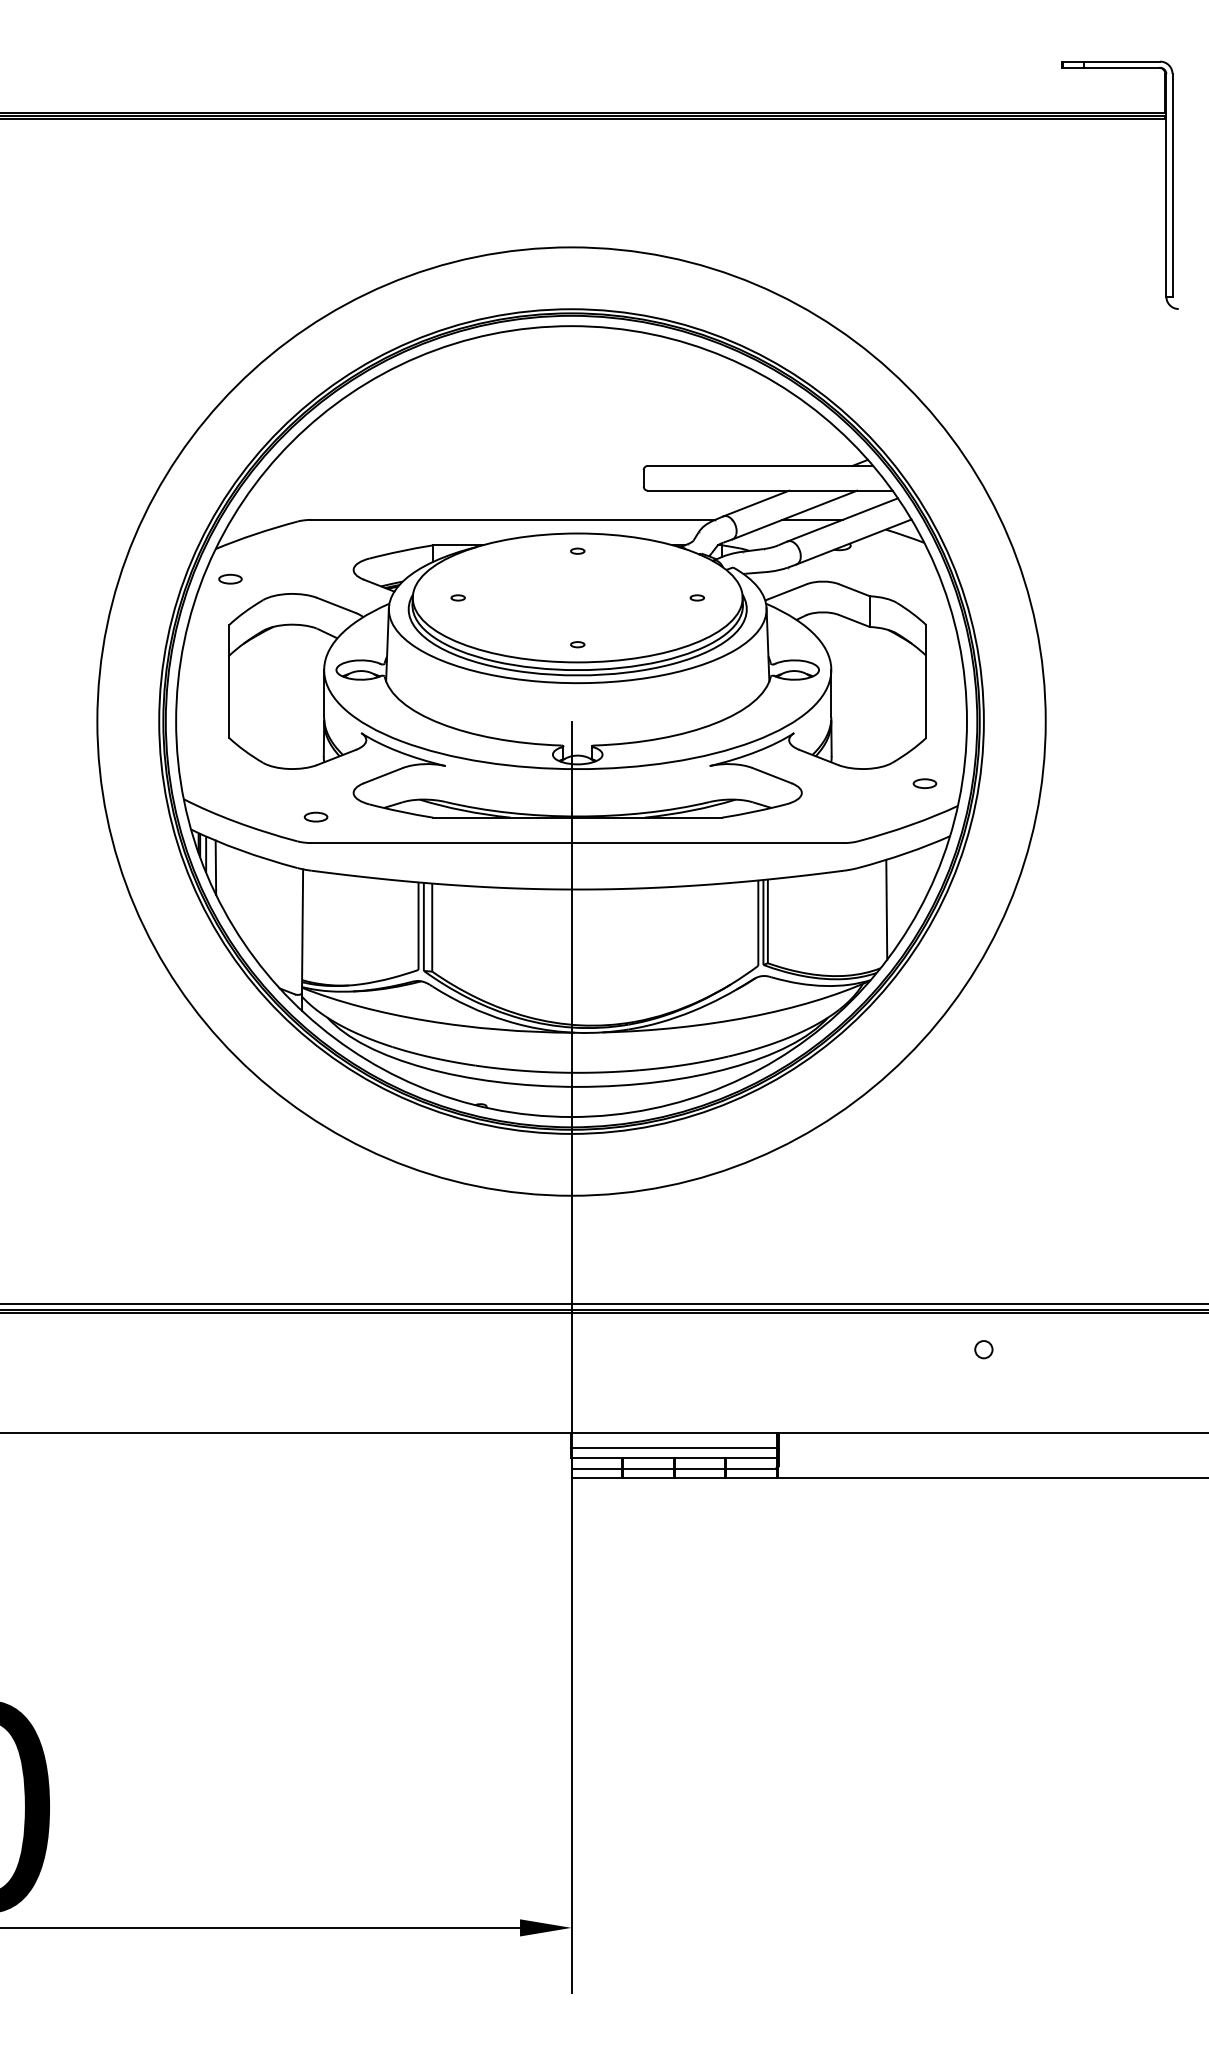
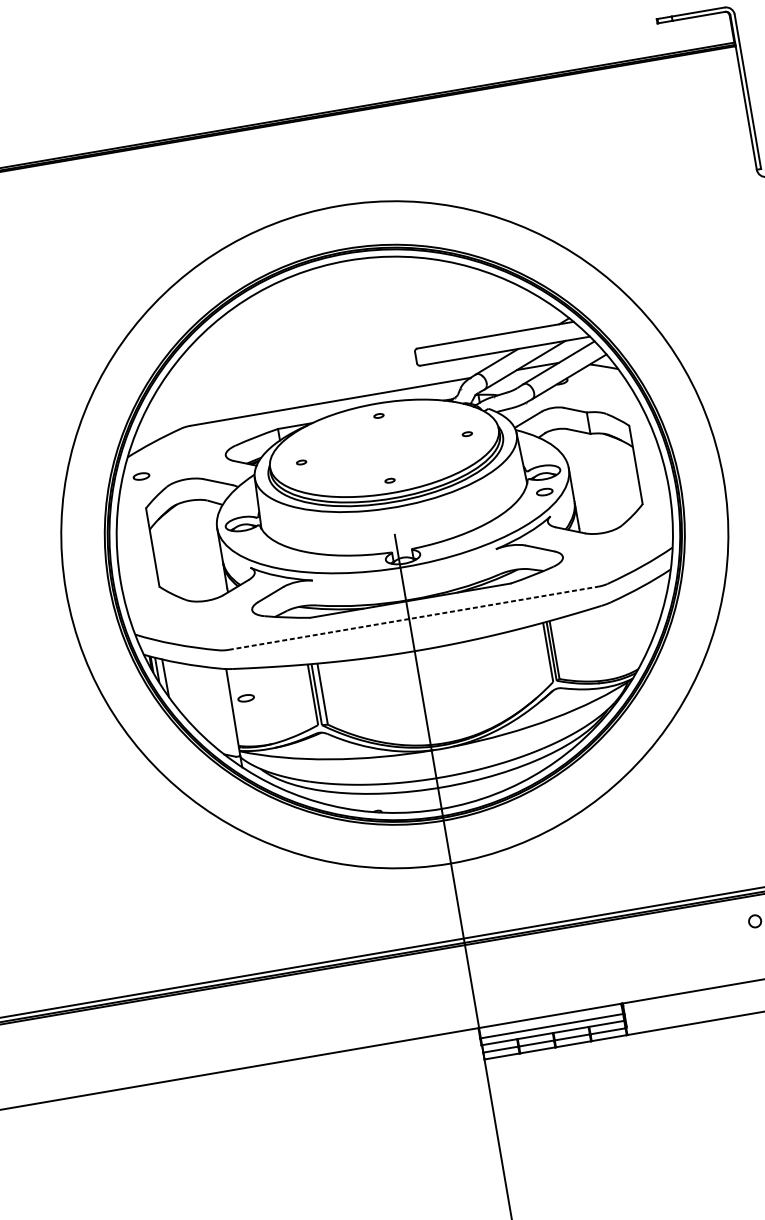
part: (924, 783) -> (544, 492), moved
part: (315, 816) -> (245, 697), moved
line: (578, 843) -> (414, 618), solid -> dashed
line: (886, 909) -> (635, 627), removed

